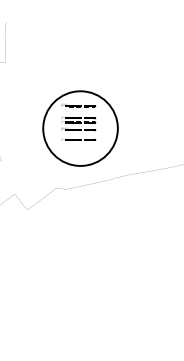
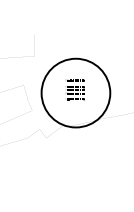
circle: (79, 127) -> (75, 92), size x1.67

